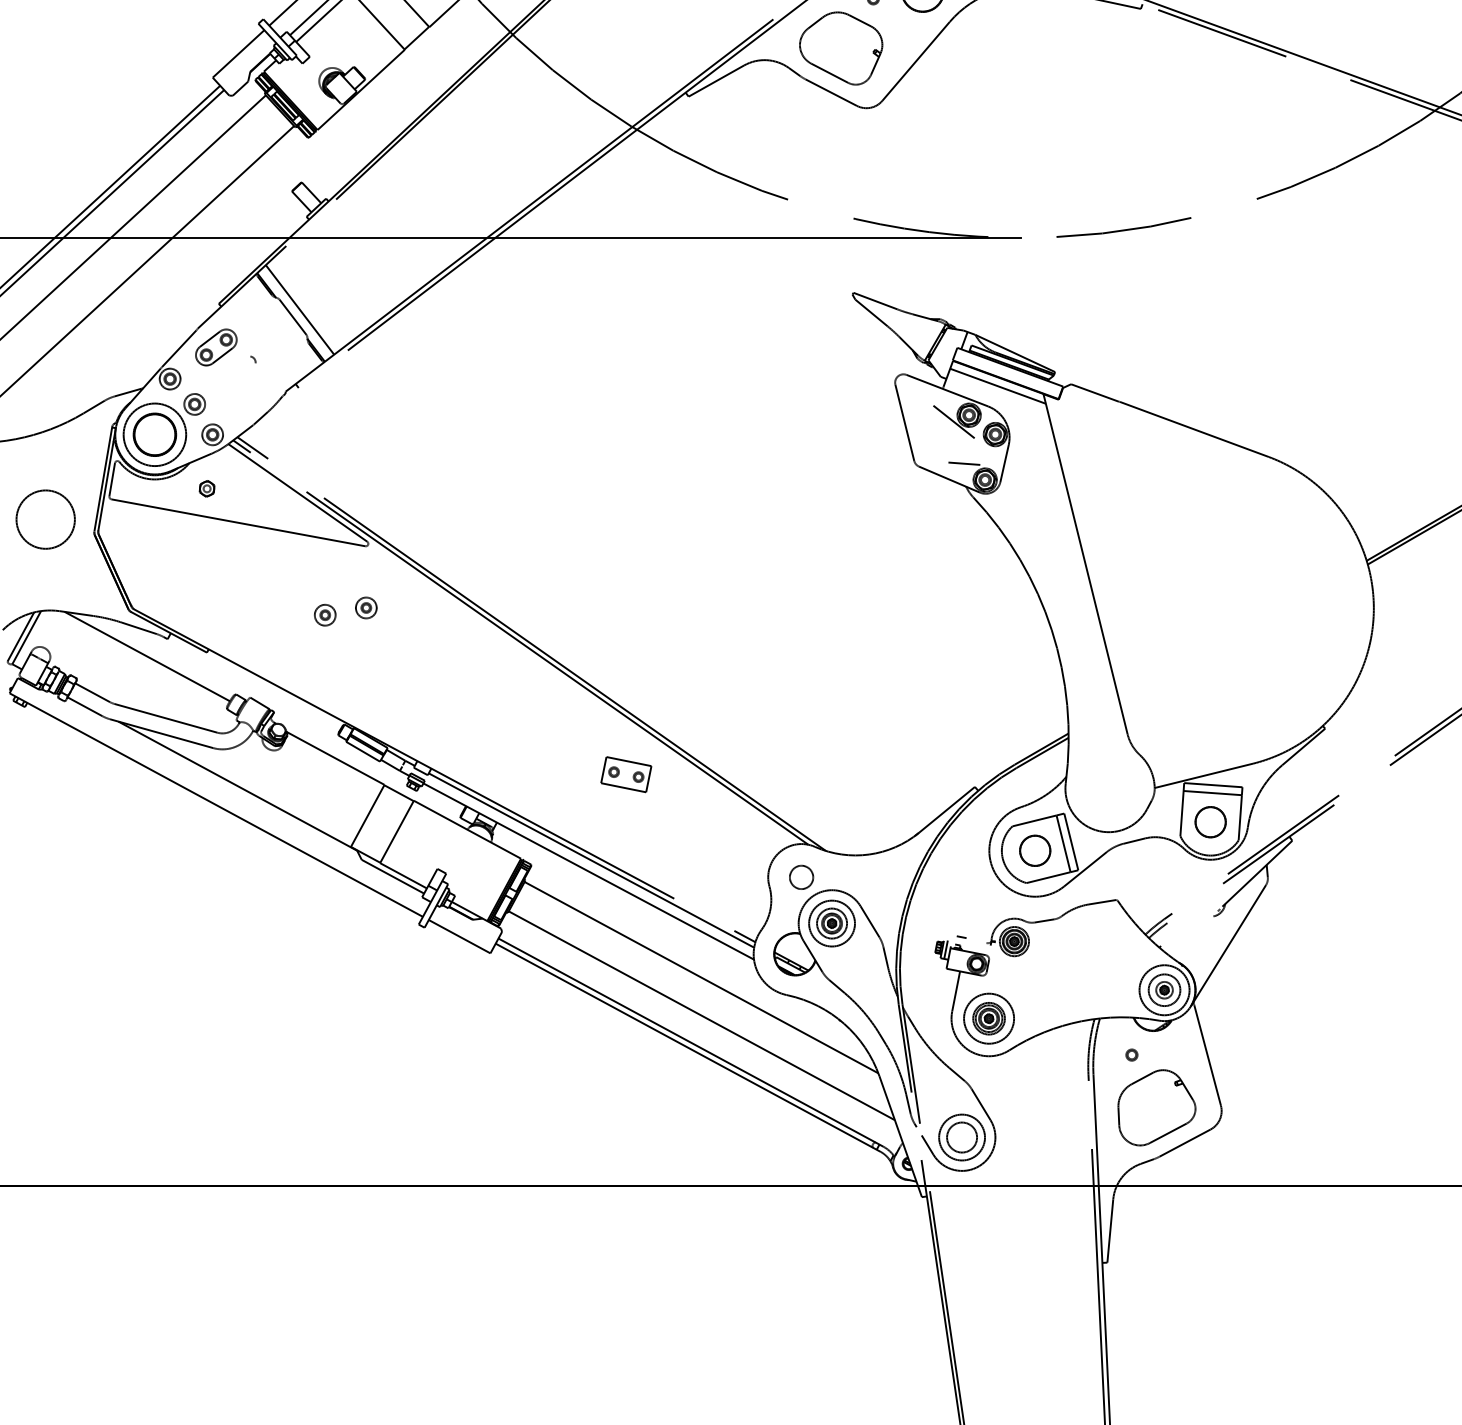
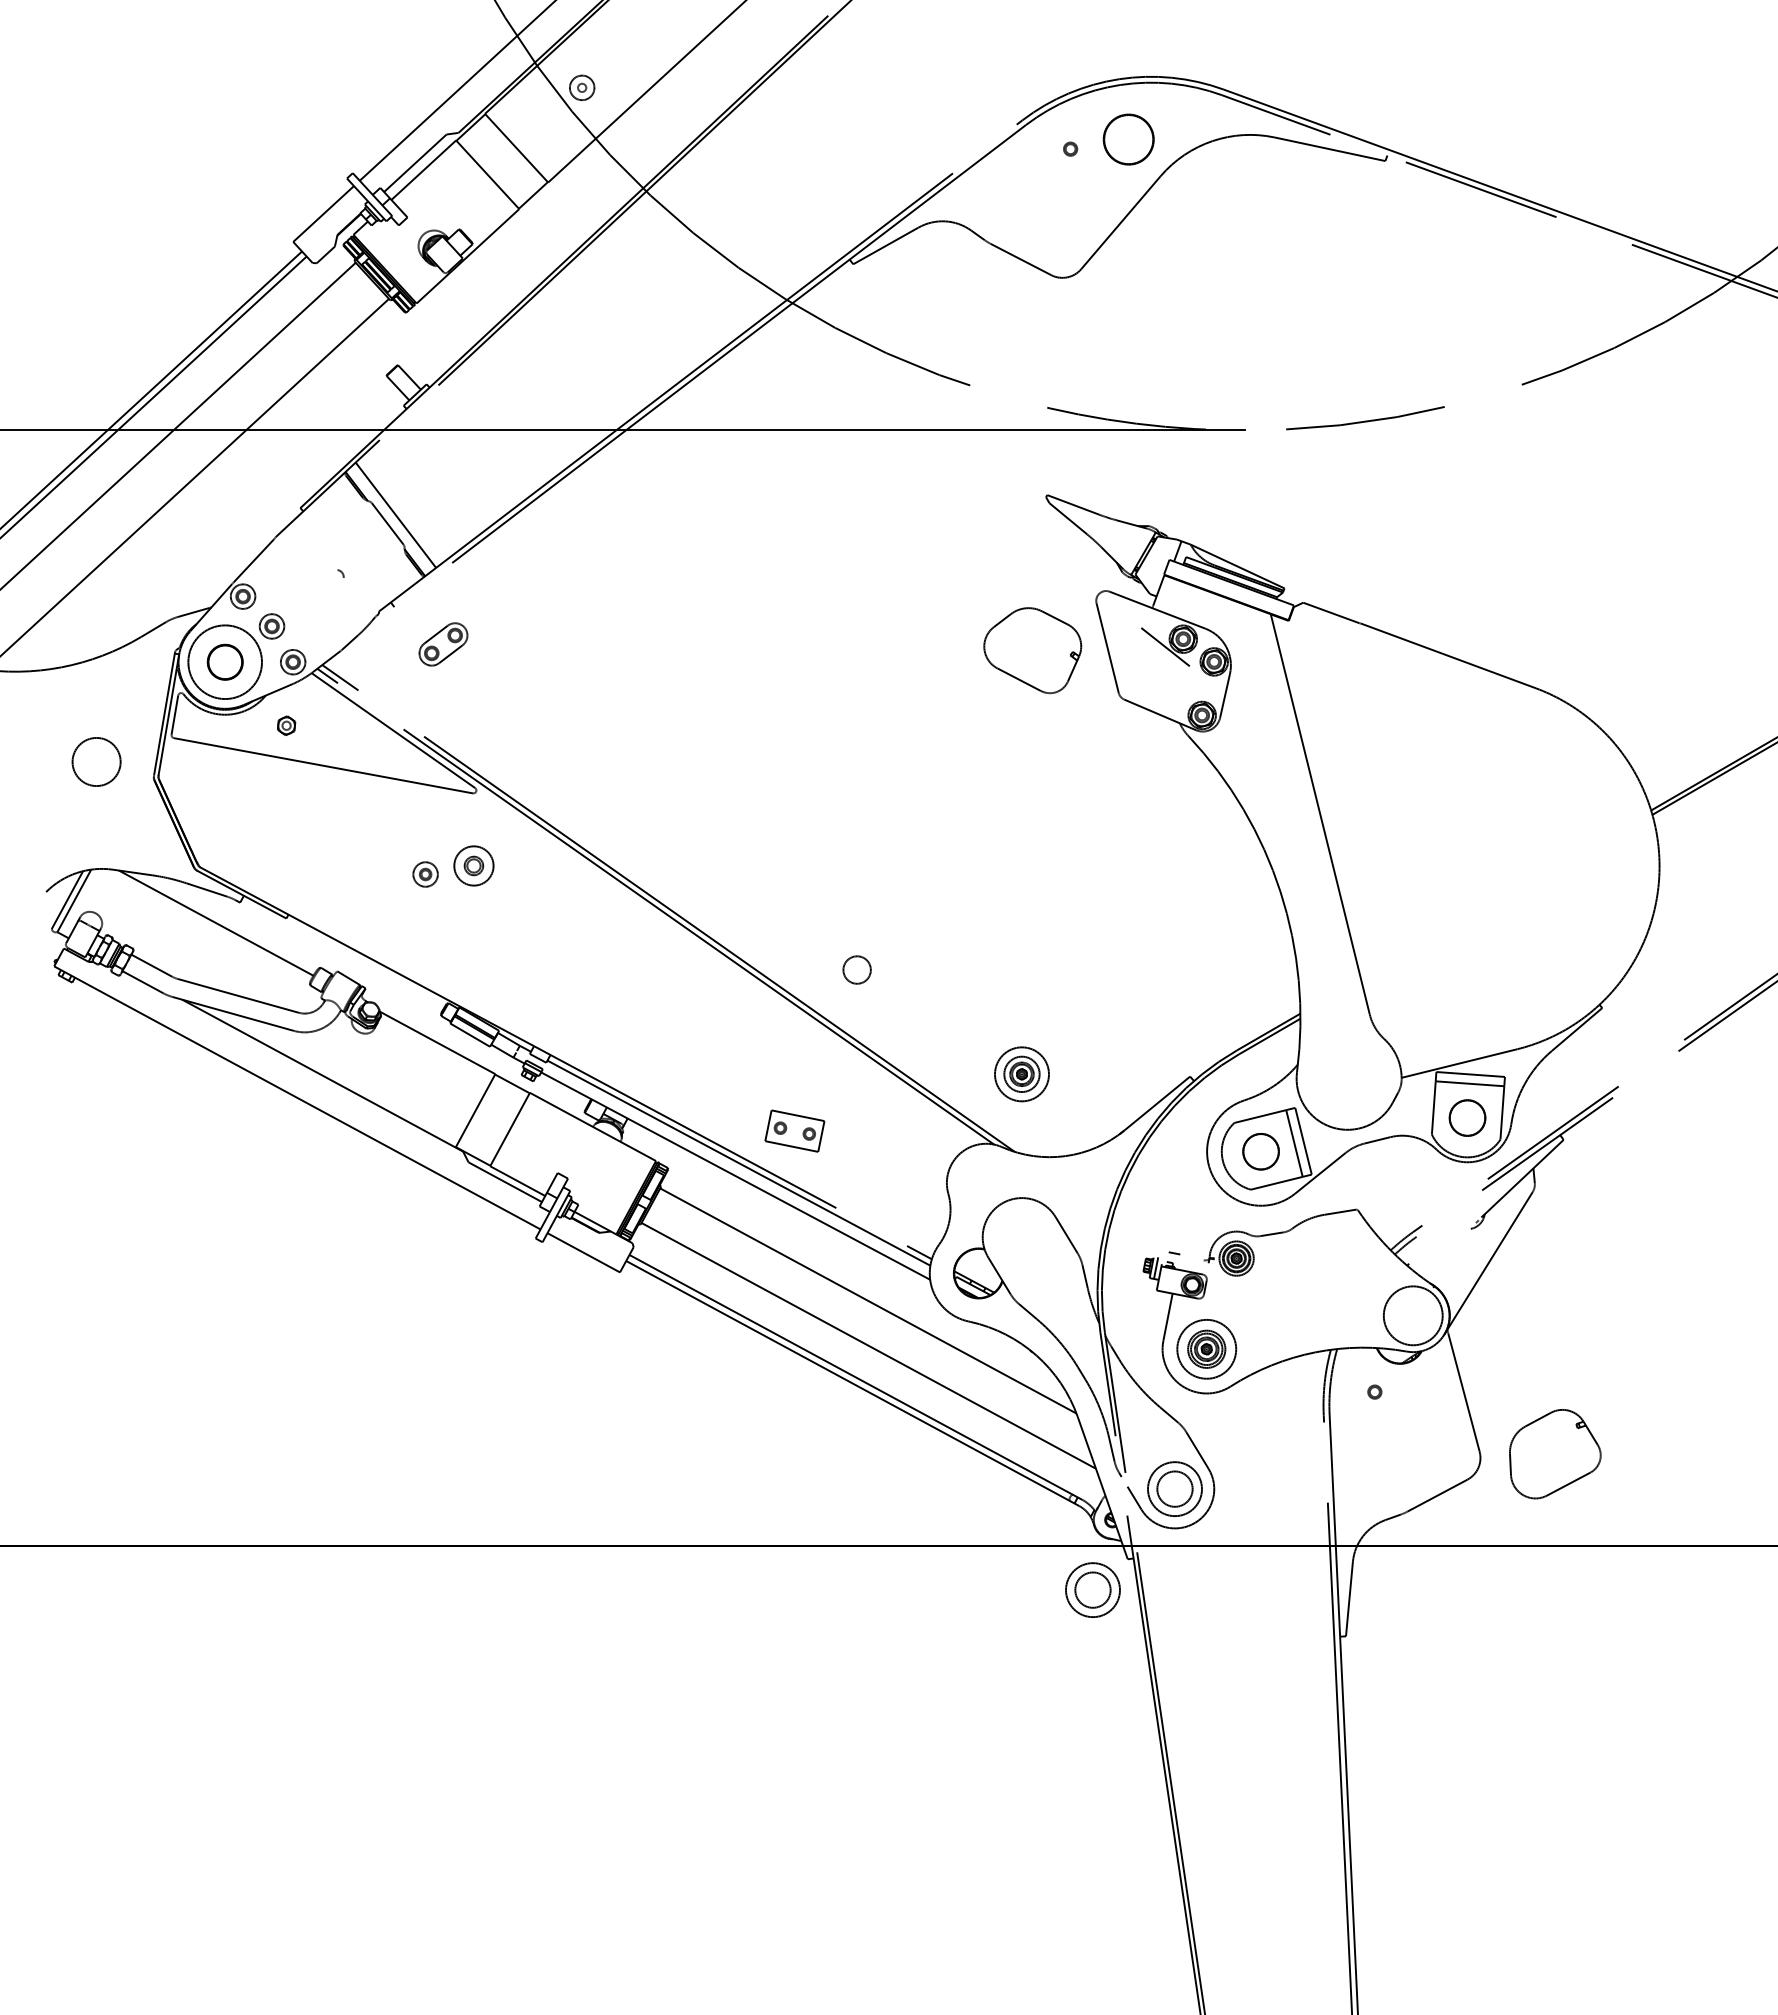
part: (840, 48) -> (1032, 650), moved
part: (216, 347) -> (443, 644), moved
line: (998, 385) -> (1217, 604), removed
circle: (155, 435) -> (225, 662), size x0.7
line: (964, 463) -> (1177, 695), removed
circle: (45, 519) -> (96, 761), size x0.7
part: (365, 607) -> (473, 865), size x1.6
part: (625, 774) -> (794, 1130), moved
circle: (801, 876) -> (856, 969), moved
part: (831, 923) -> (1021, 1074), moved
part: (1163, 989) -> (1412, 1315), removed
part: (1157, 1108) -> (1555, 1454), moved
part: (891, 1222) -> (1092, 1589), added

